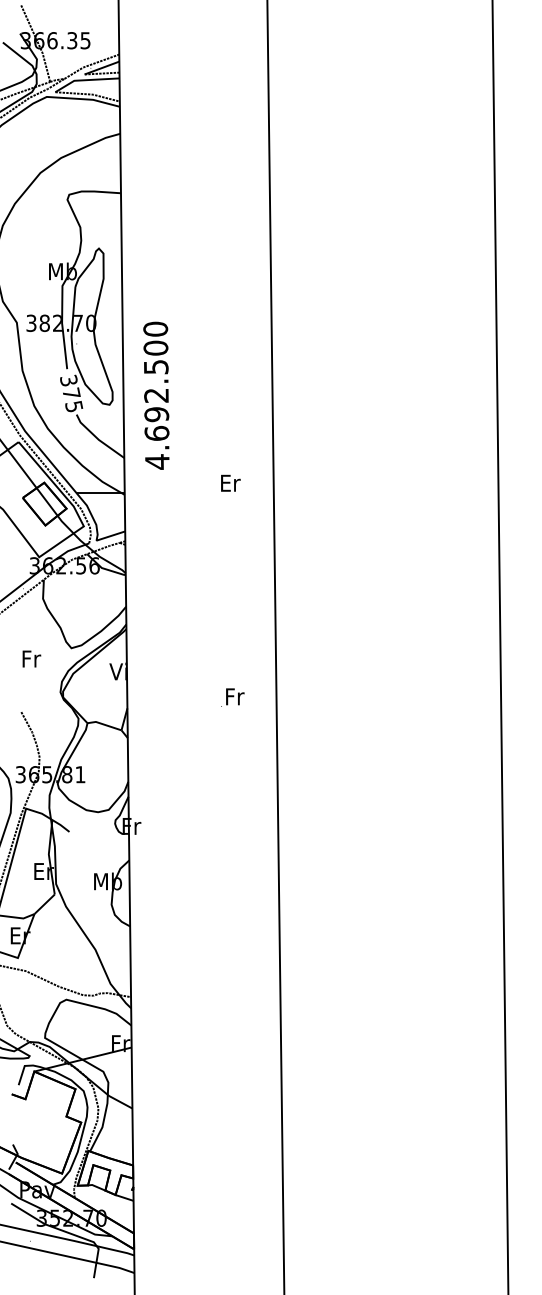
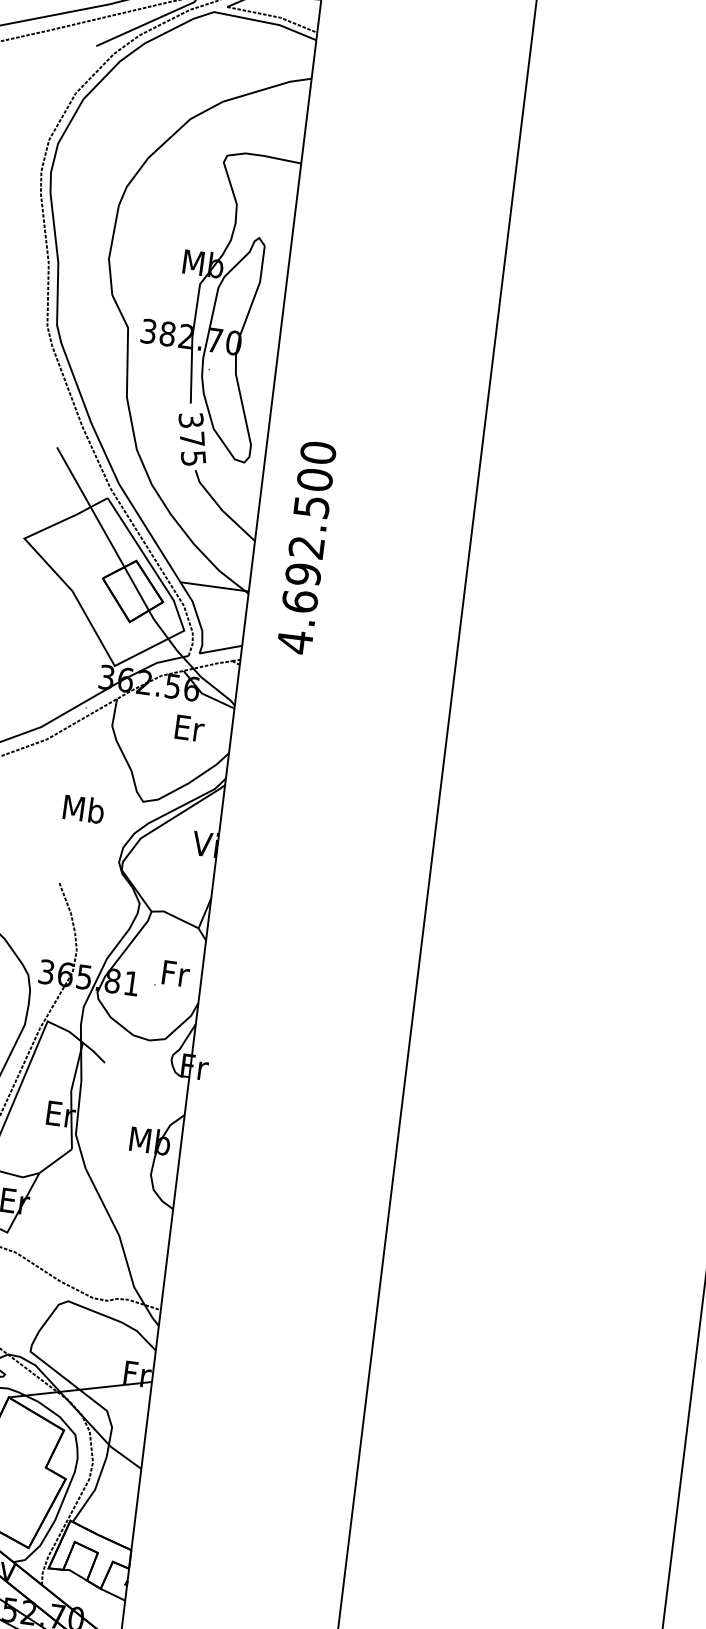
text: (156, 395) -> (306, 547), moved
text: (230, 482) -> (189, 727), moved
text: (31, 658) -> (84, 808), Fr -> Mb
text: (232, 697) -> (172, 974), moved

